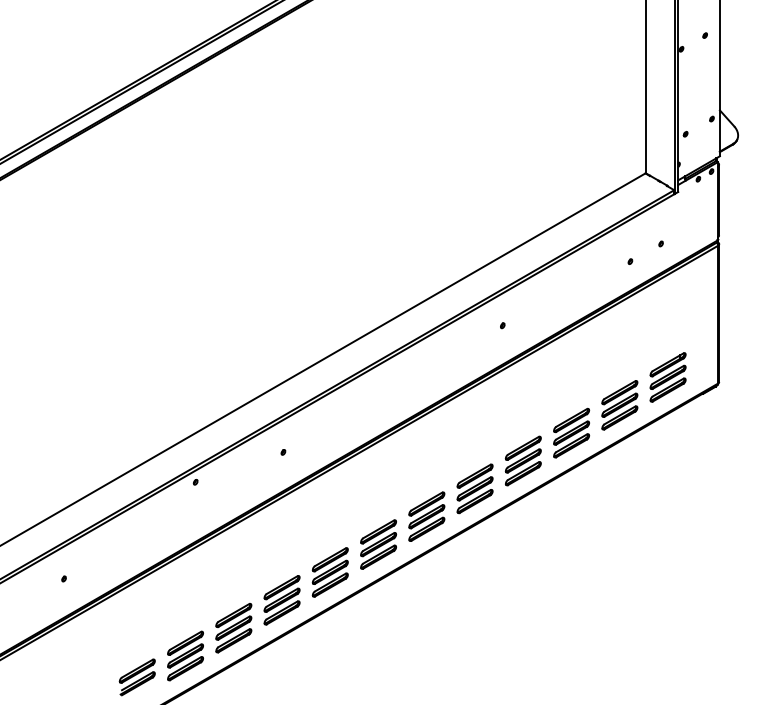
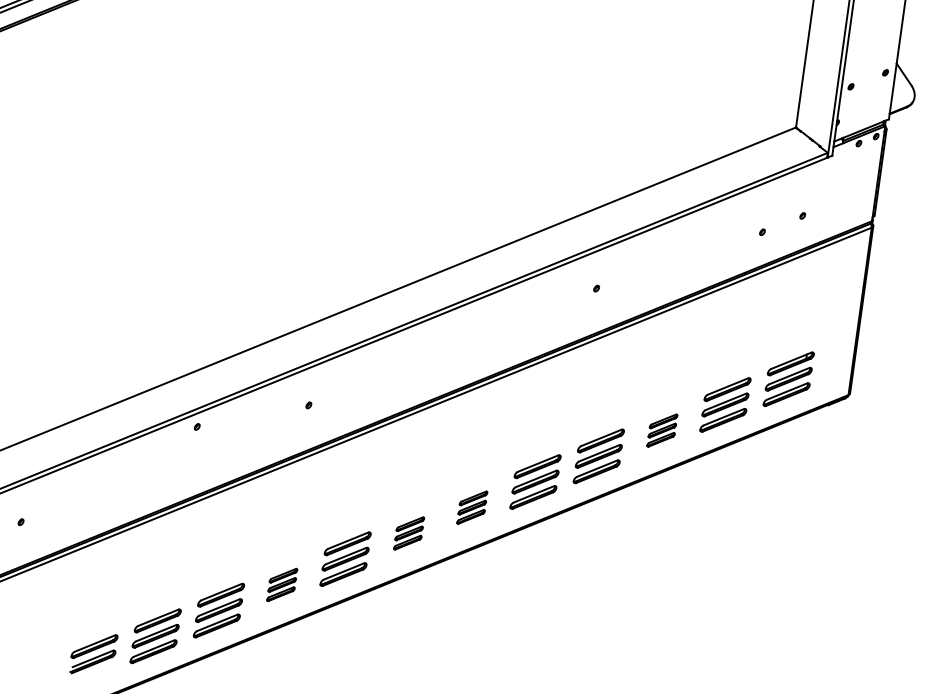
part: (571, 432) -> (662, 429), size x0.6
part: (426, 516) -> (471, 507), size x0.6
part: (378, 544) -> (408, 533), size x0.6
part: (281, 600) -> (281, 585), size x0.6

